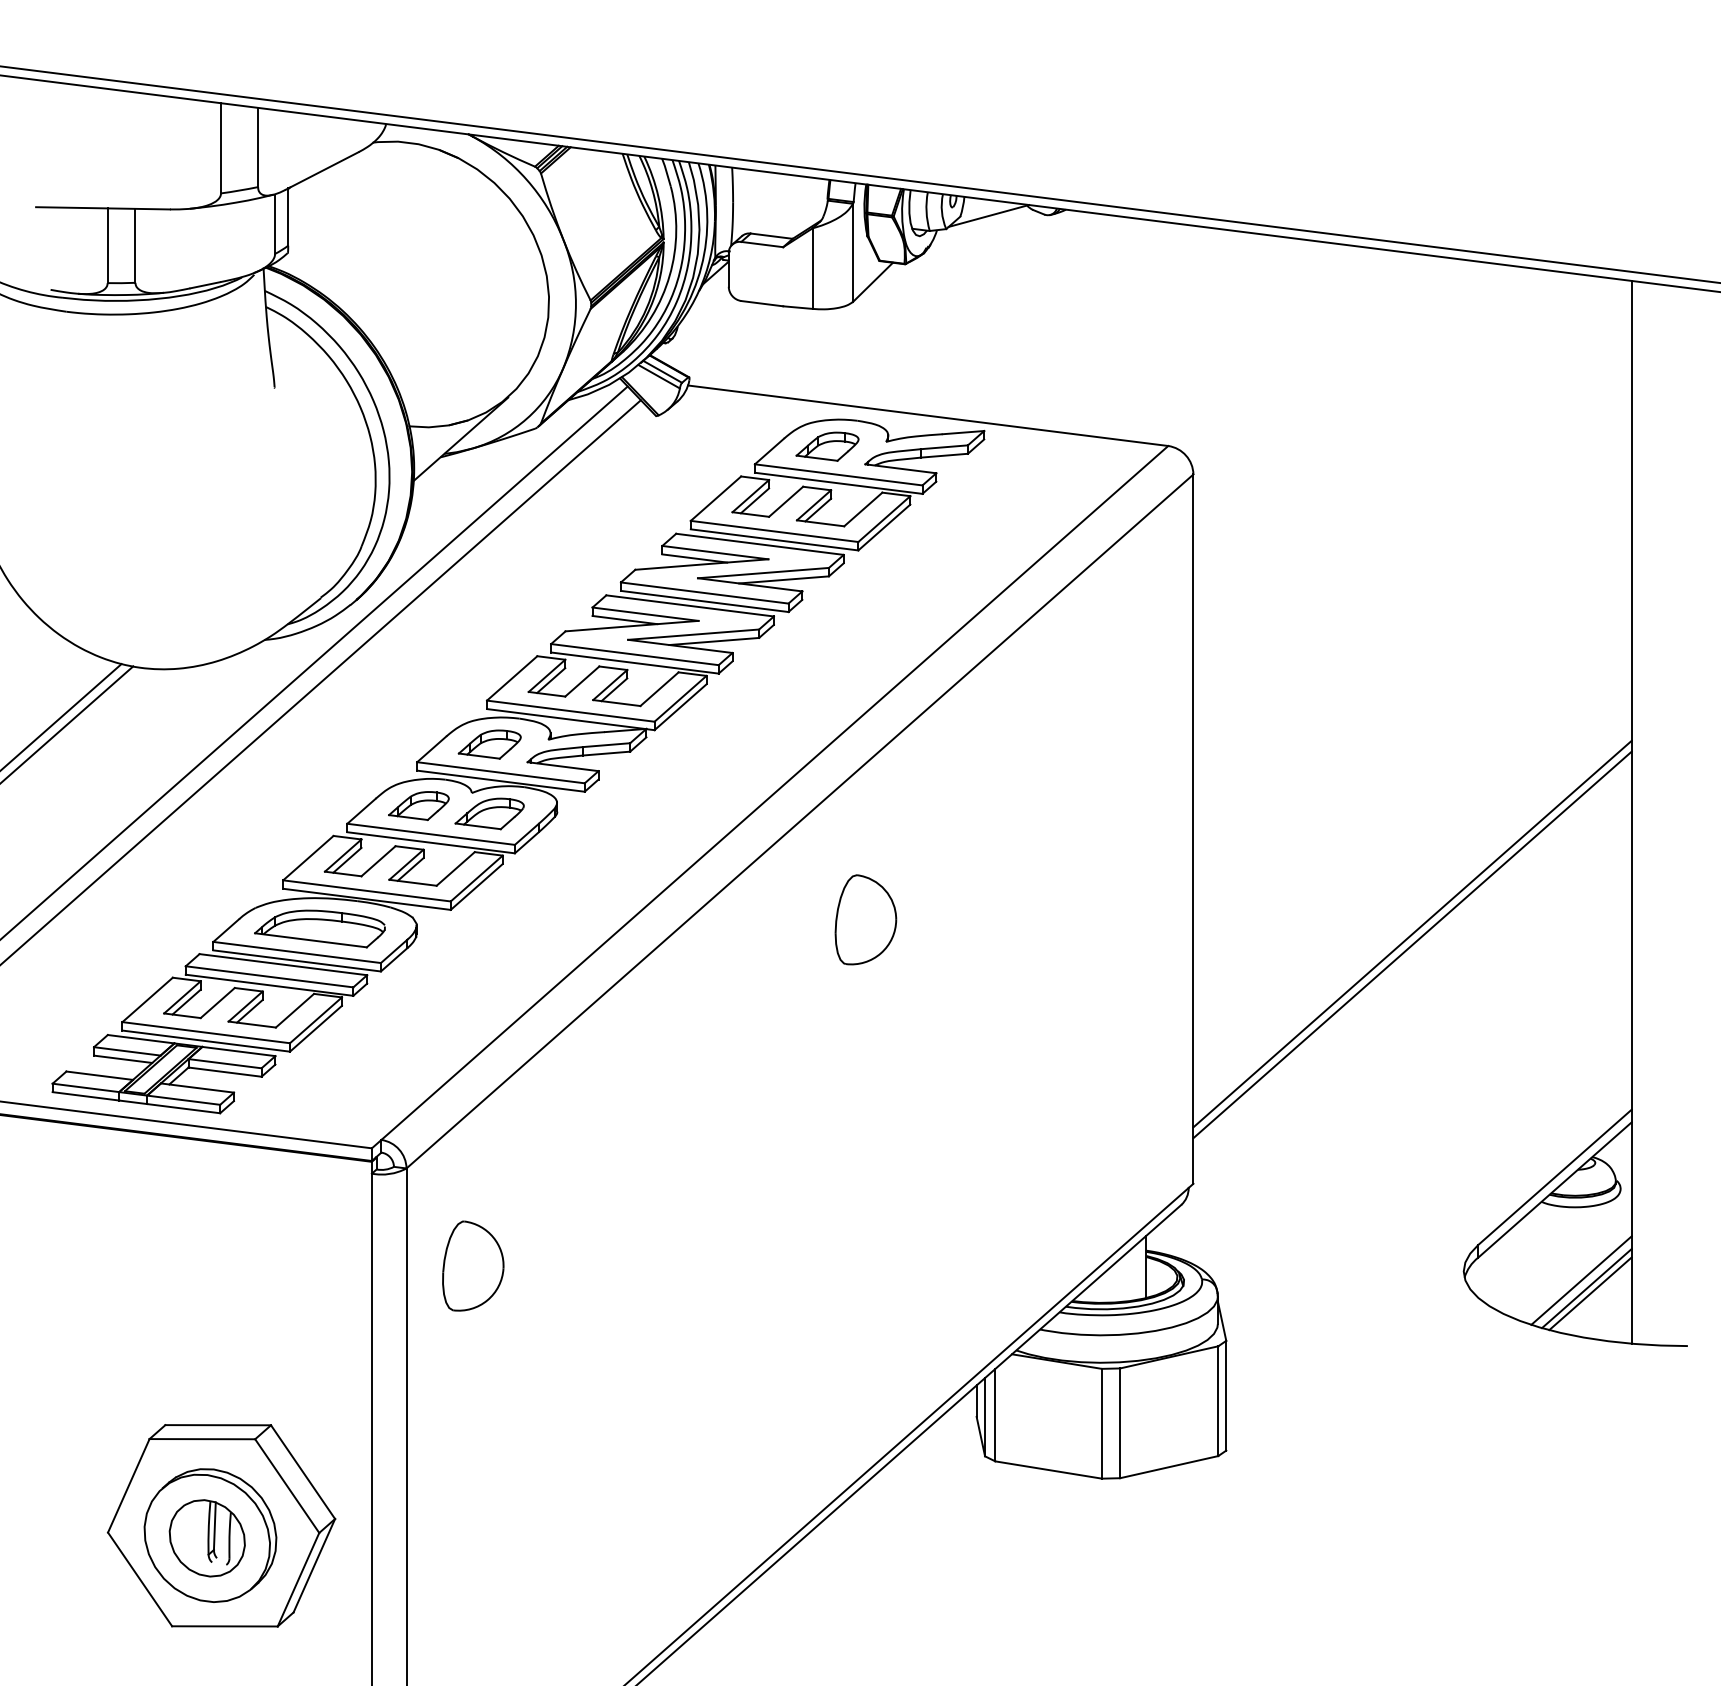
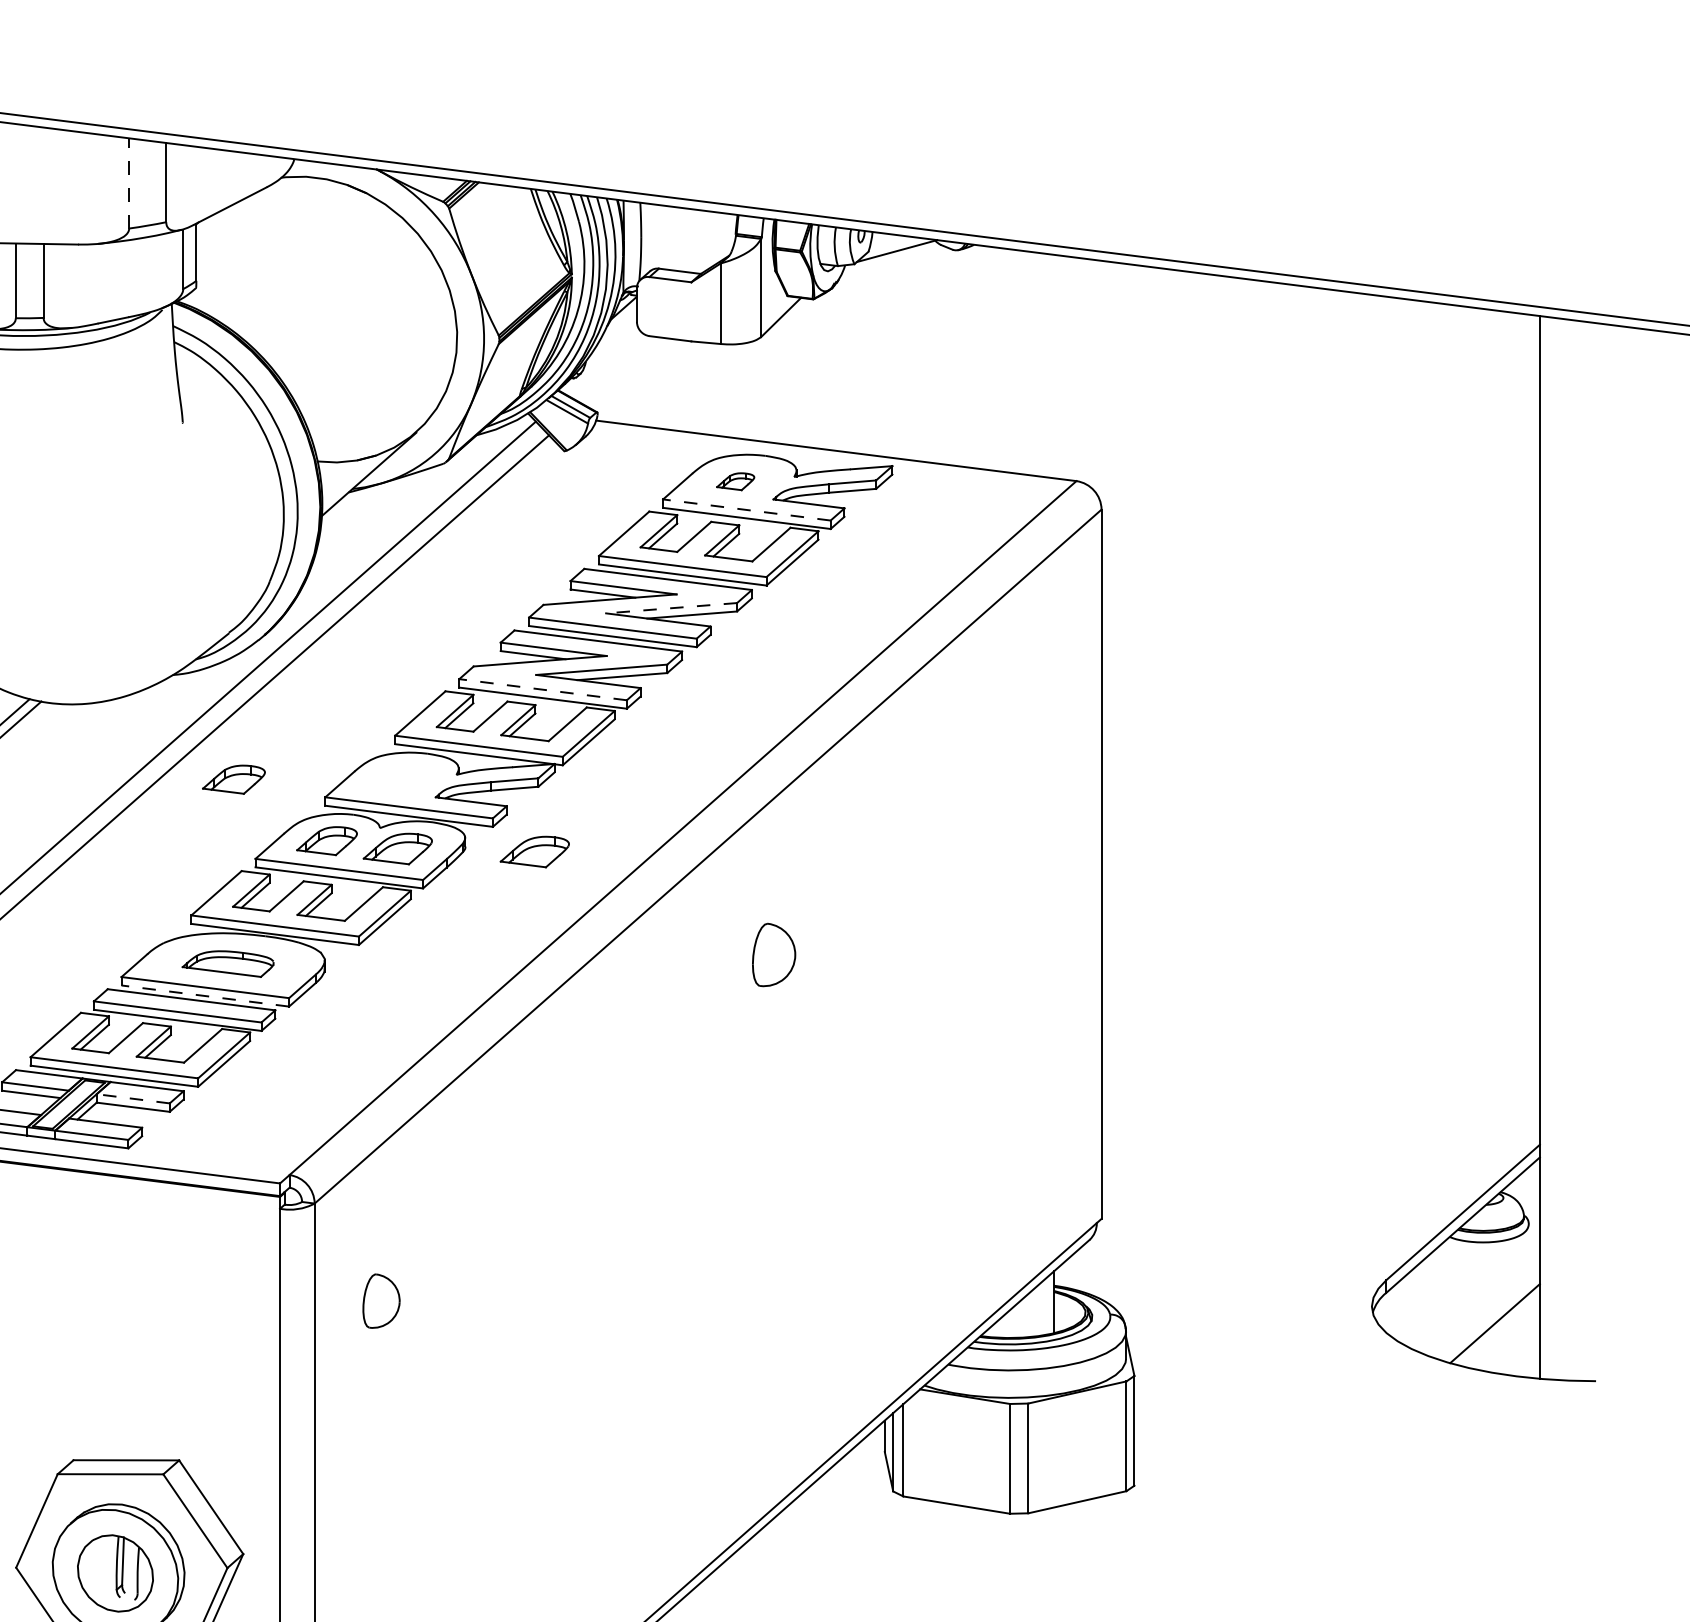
line: (221, 147) -> (129, 182), solid -> dashed
part: (827, 446) -> (735, 481), size x0.6
line: (838, 474) -> (746, 509), solid -> dashed
line: (763, 573) -> (671, 608), solid -> dashed
line: (634, 654) -> (542, 689), solid -> dashed
part: (489, 744) -> (233, 779), moved
part: (626, 816) -> (534, 851), added
part: (865, 919) -> (773, 954), size x0.7
part: (319, 928) -> (227, 963), size x0.7
line: (1412, 933) -> (1320, 968), removed
line: (1412, 944) -> (1320, 979), removed
line: (296, 960) -> (204, 995), solid -> dashed
line: (225, 1063) -> (133, 1098), solid -> dashed
part: (473, 1265) -> (381, 1300), size x0.6
line: (1581, 1280) -> (1489, 1315), removed
line: (1590, 1293) -> (1498, 1328), removed

